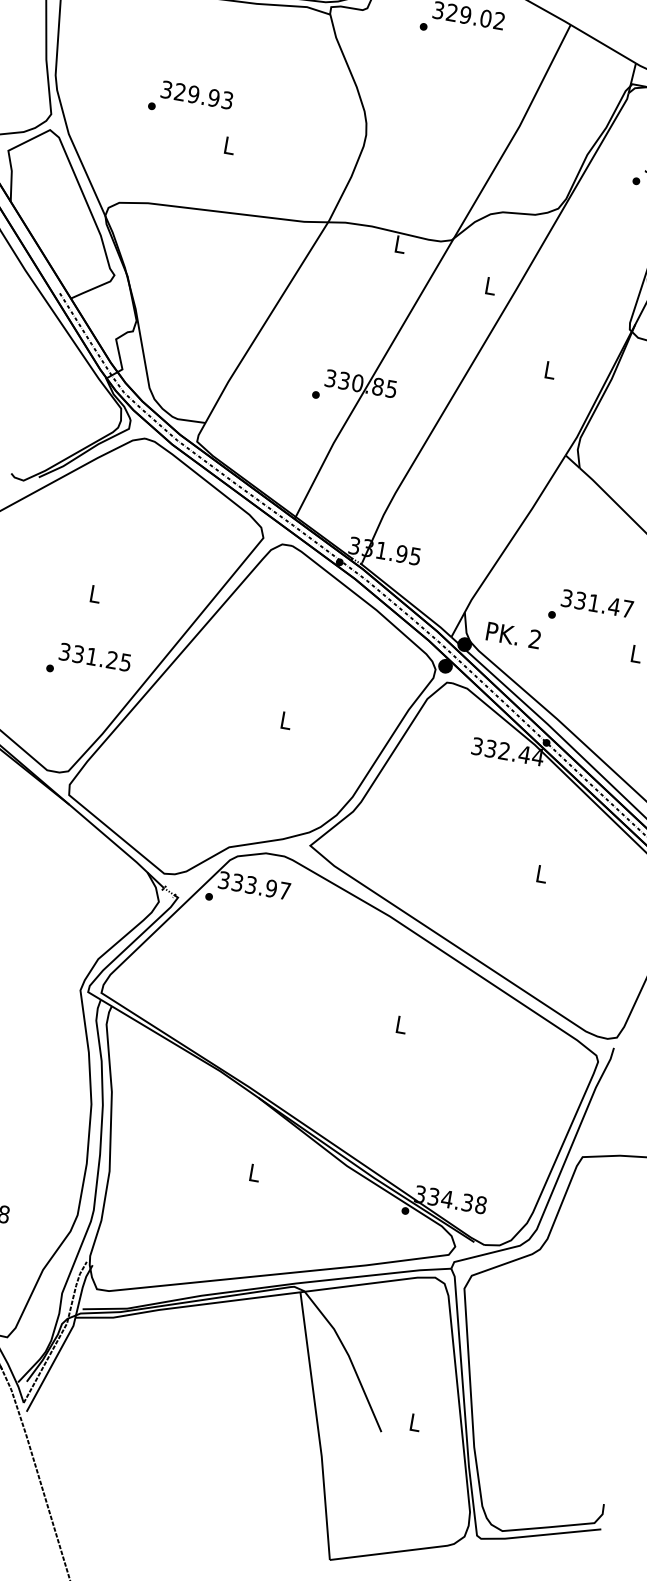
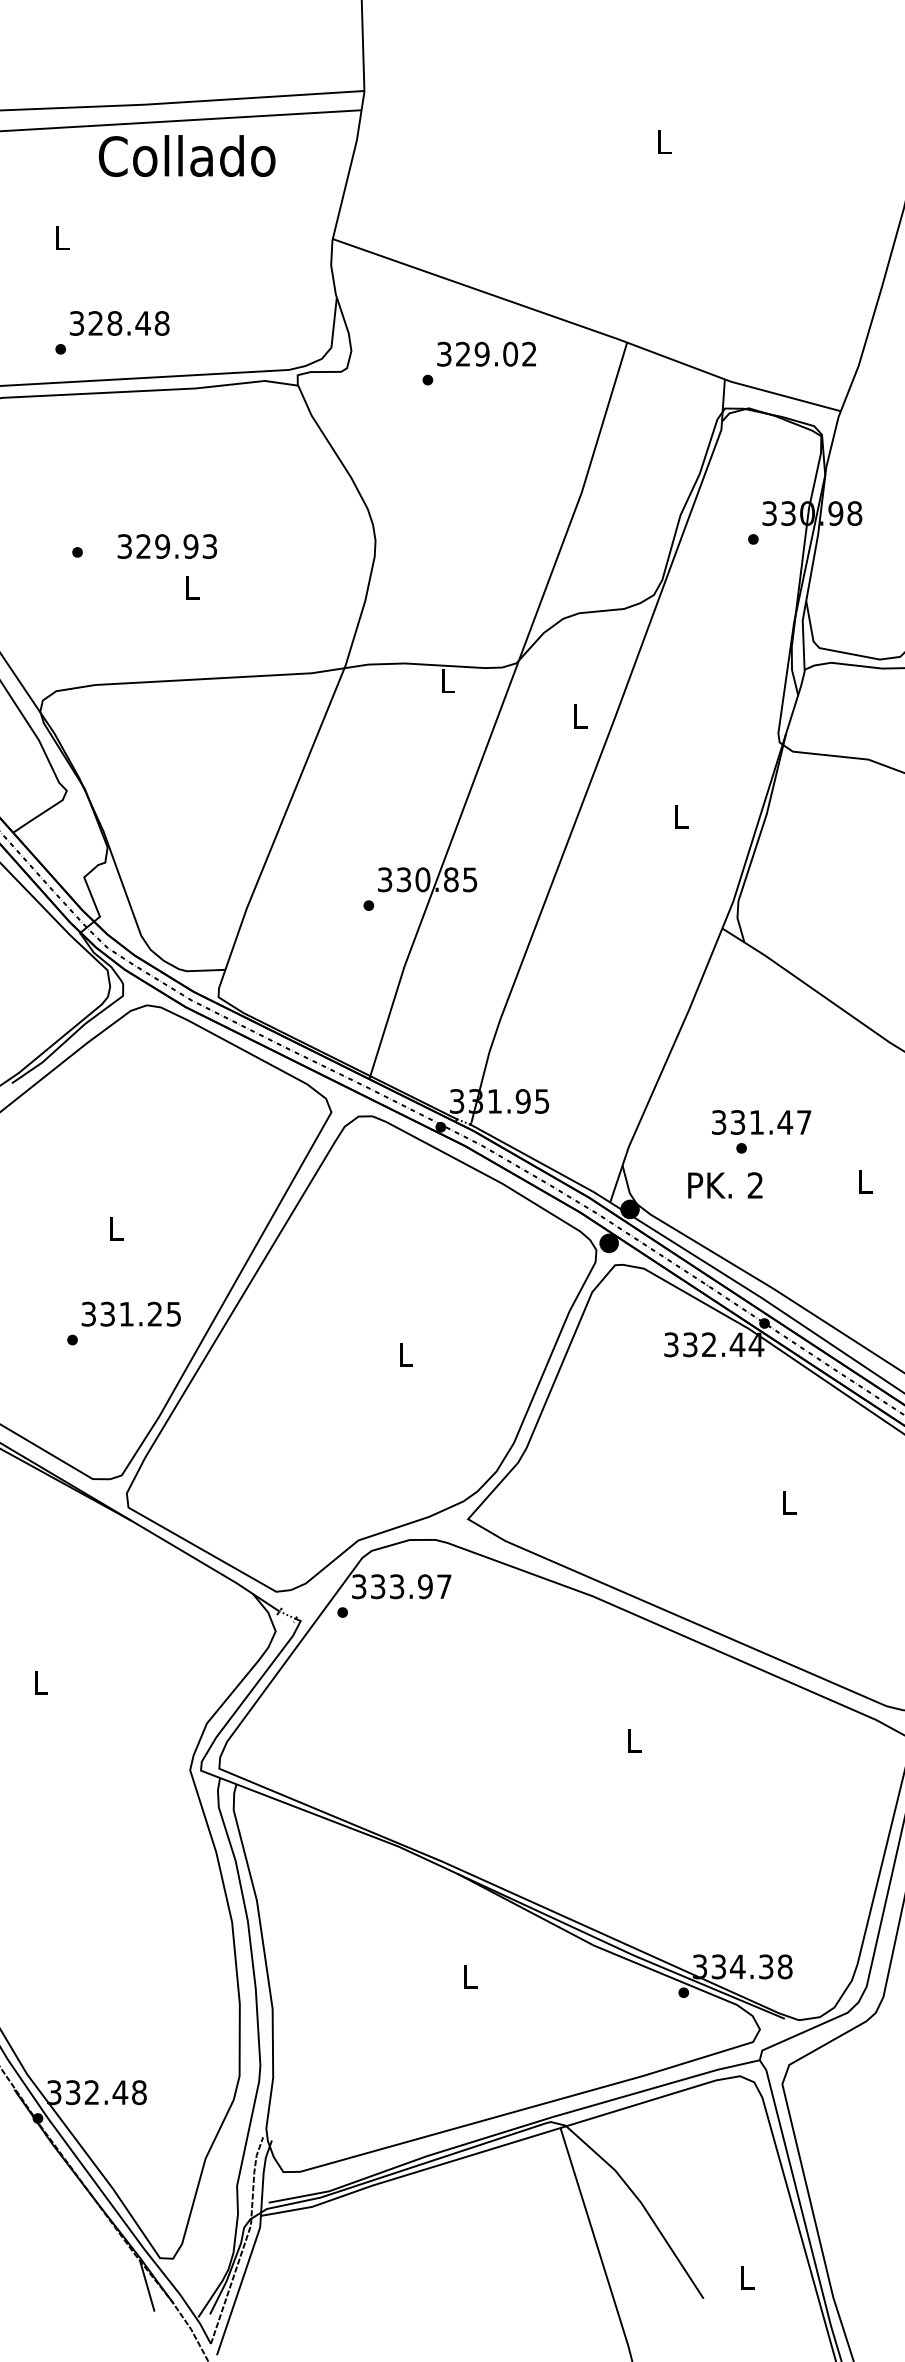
text: (197, 95) -> (167, 546), moved
text: (597, 603) -> (761, 1122), moved
text: (513, 635) -> (725, 1185), moved

